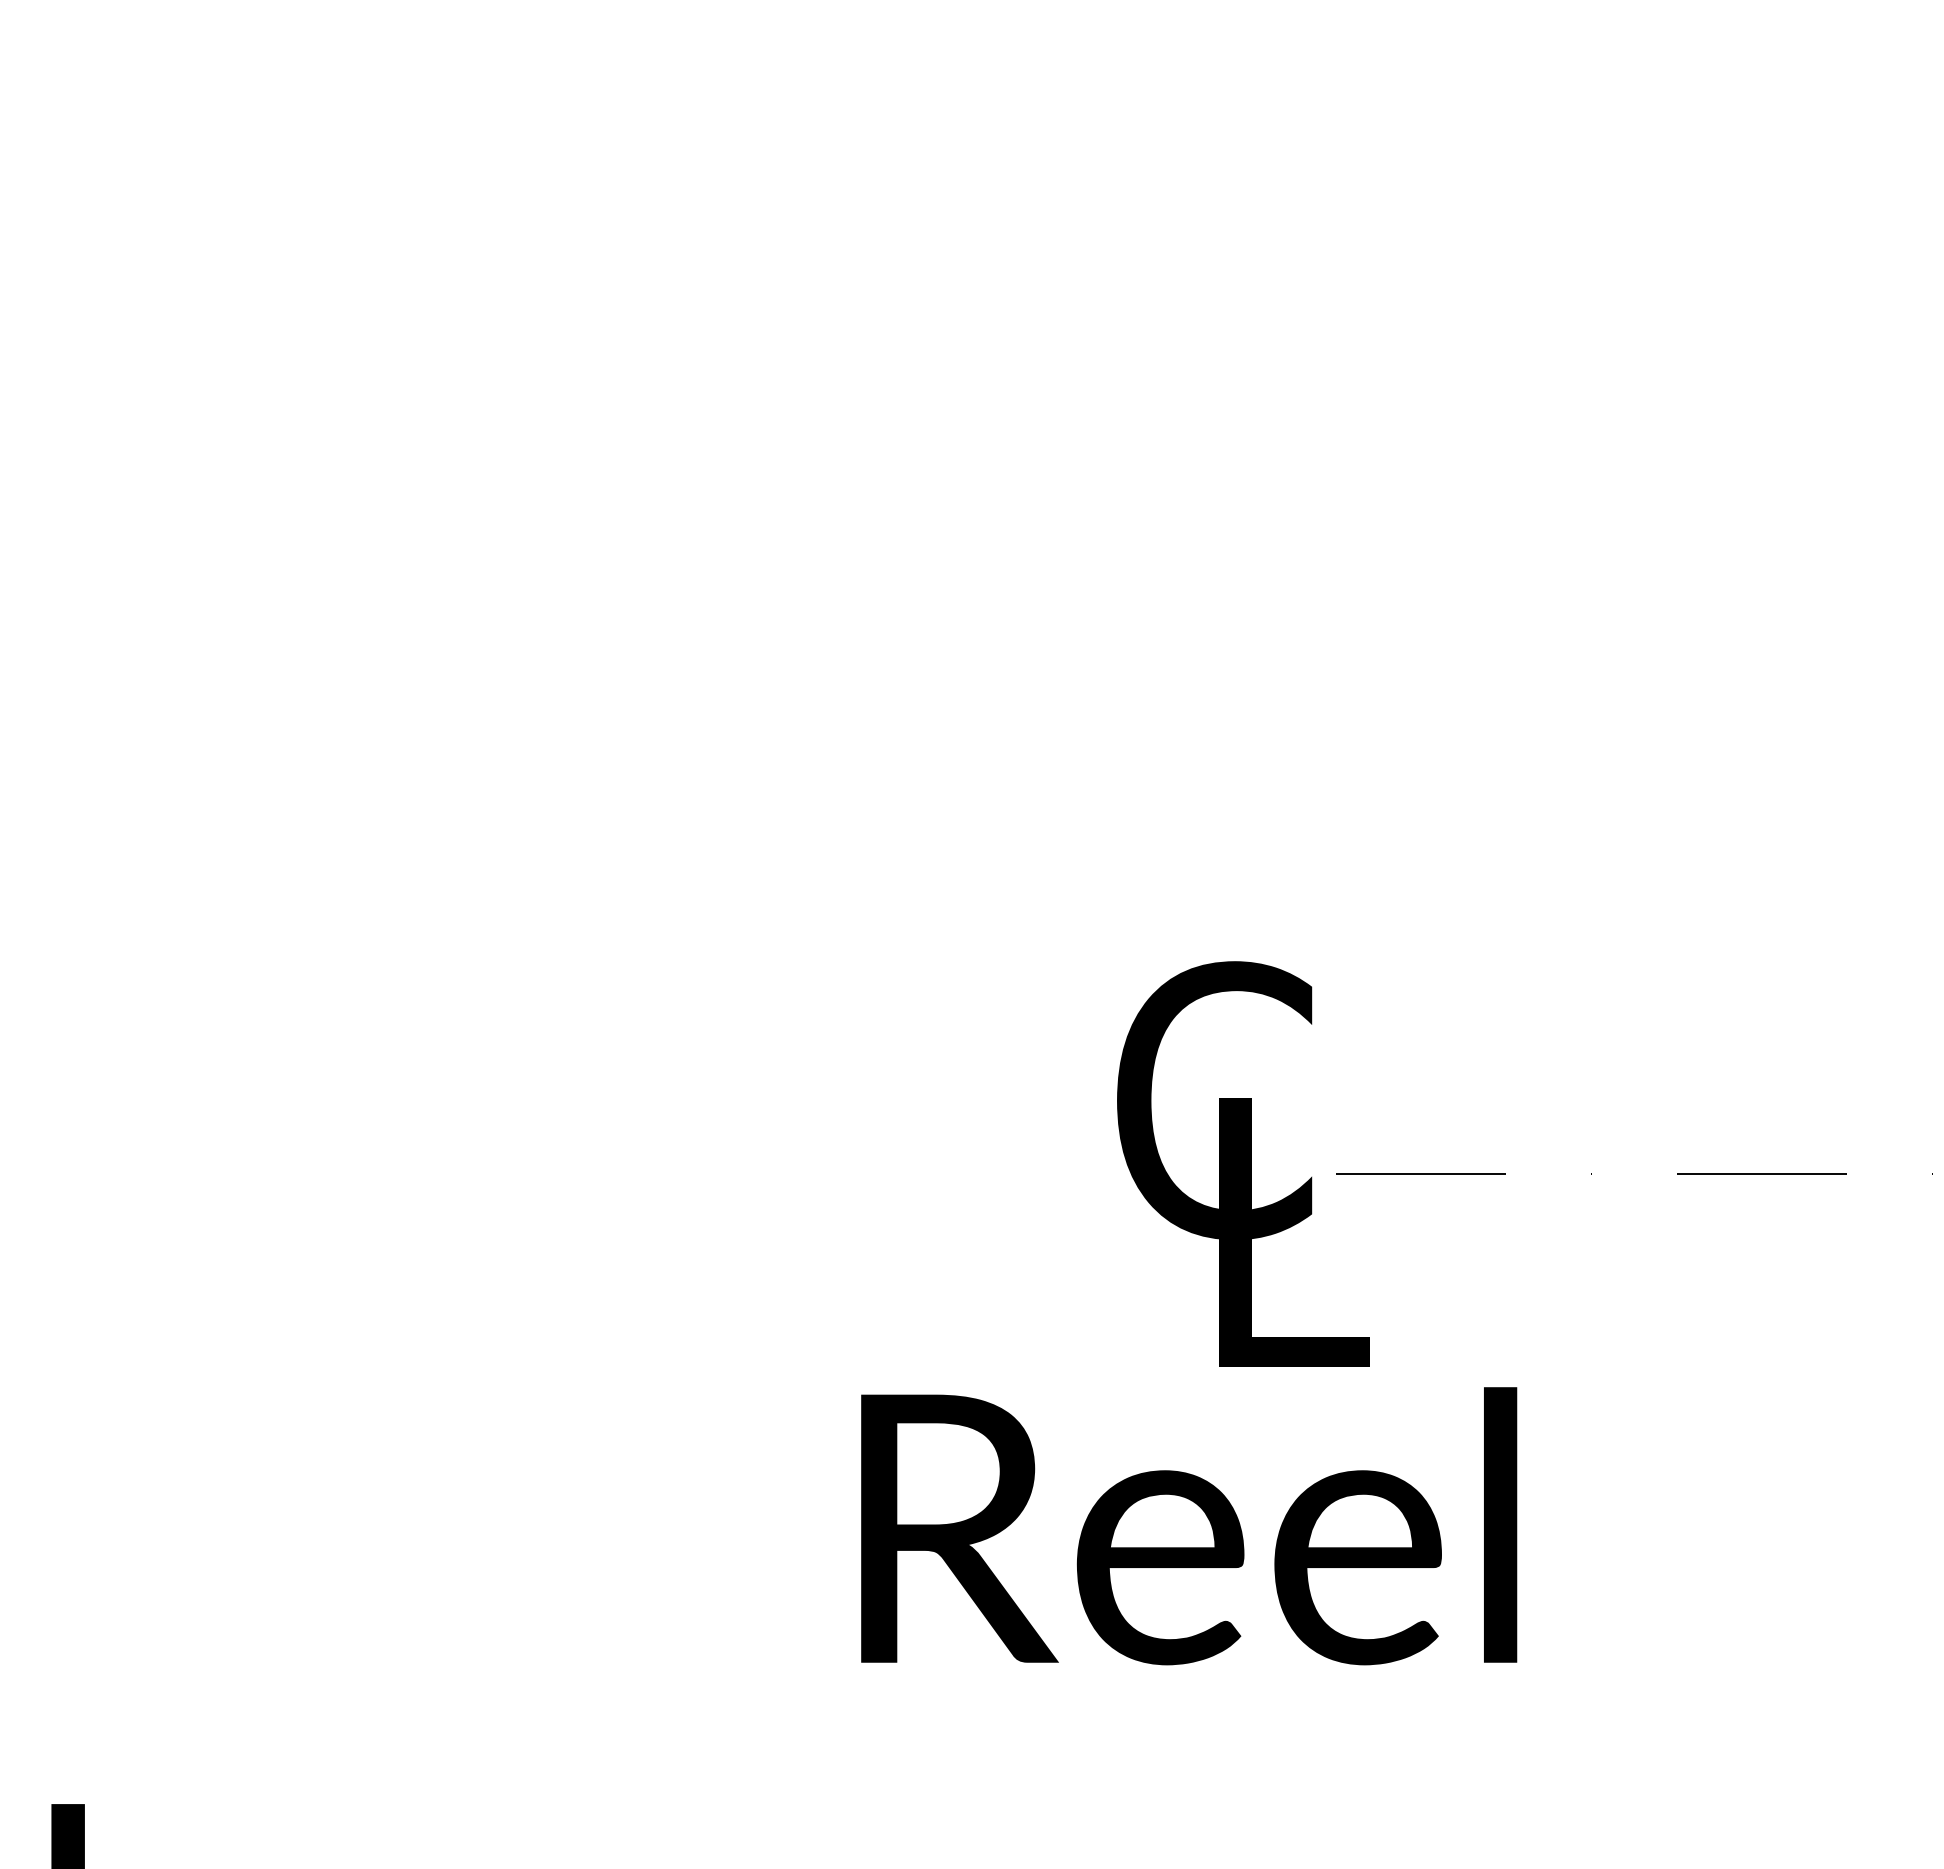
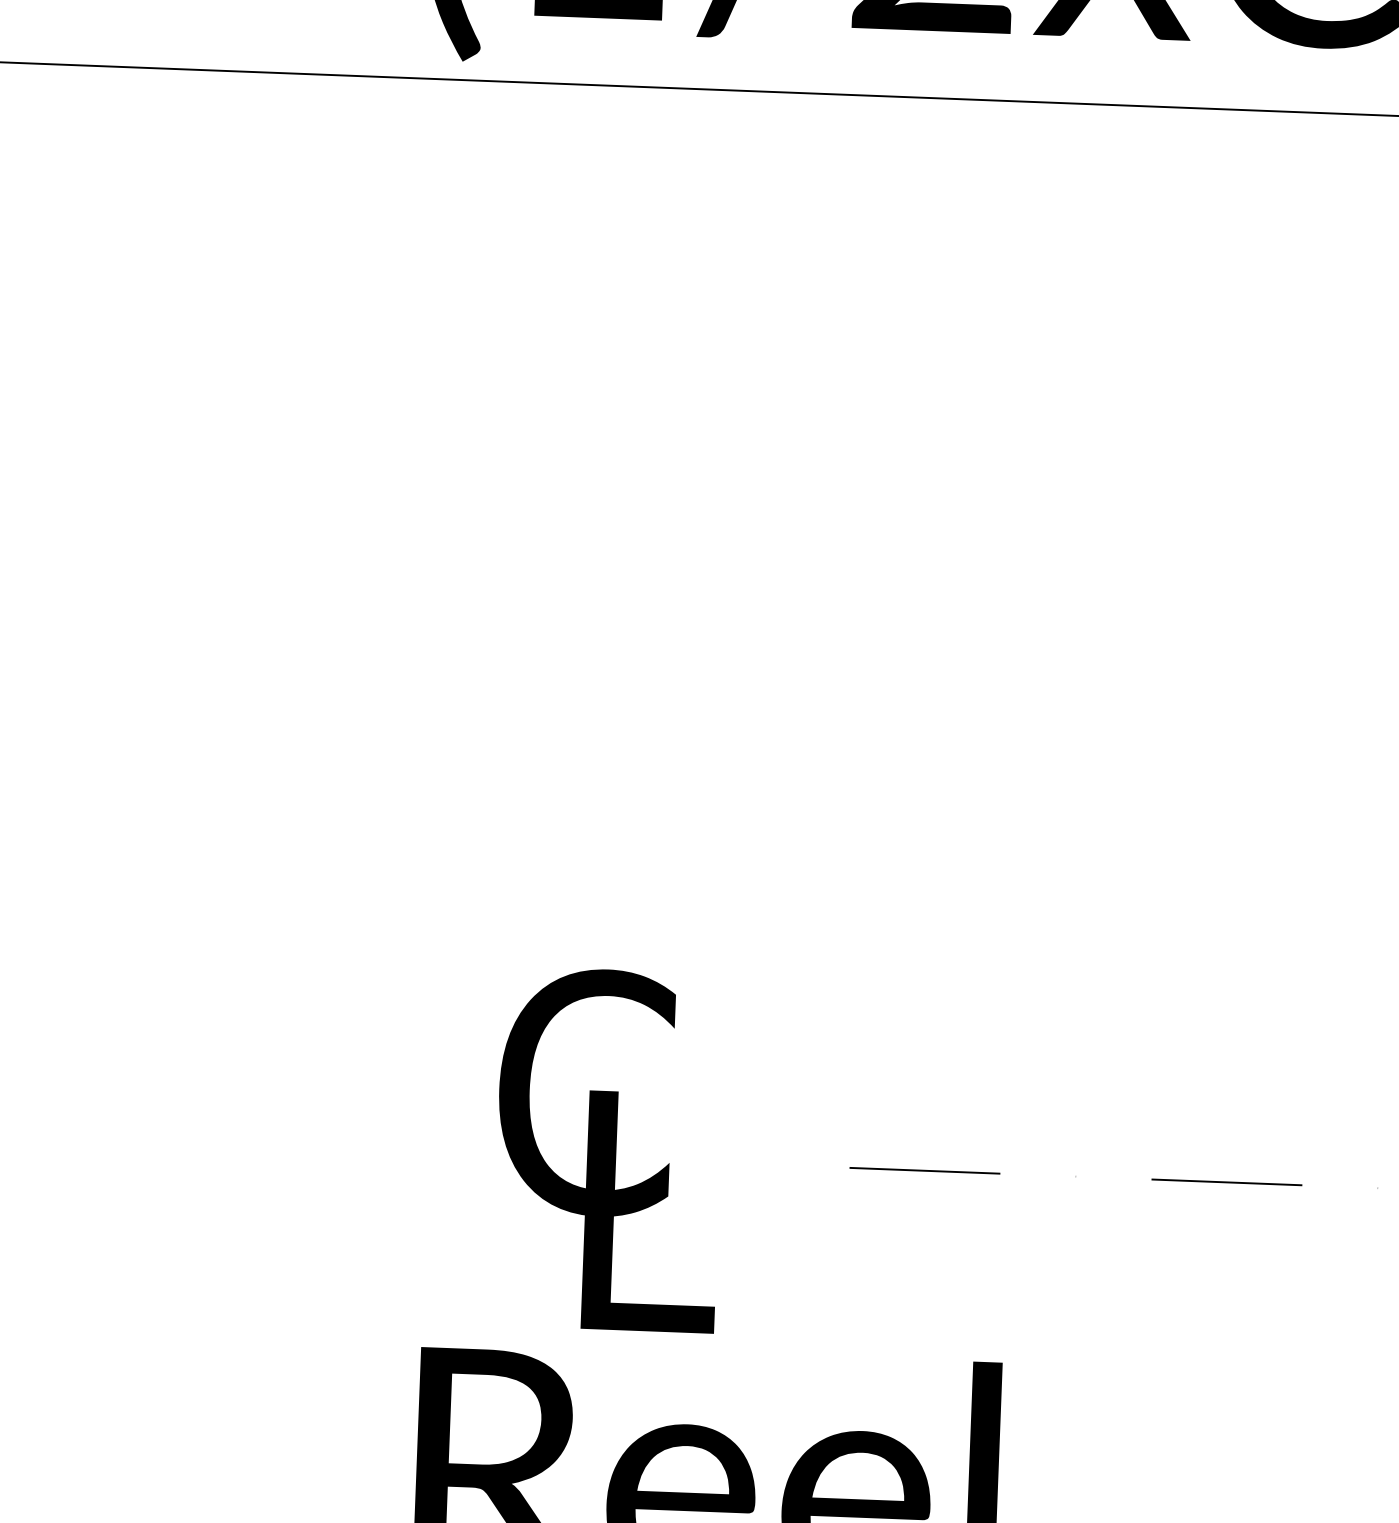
text: (1243, 1163) -> (609, 1149), moved

